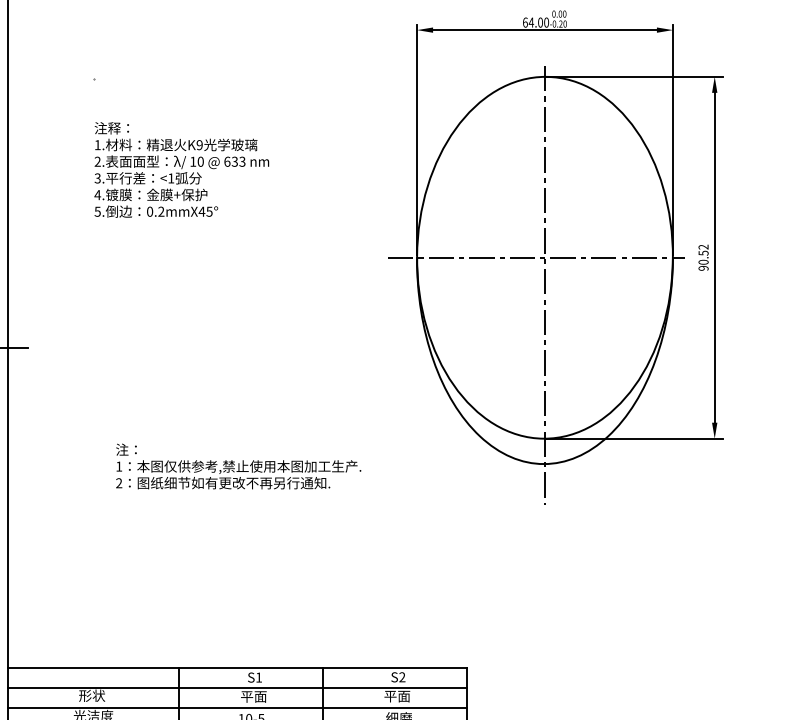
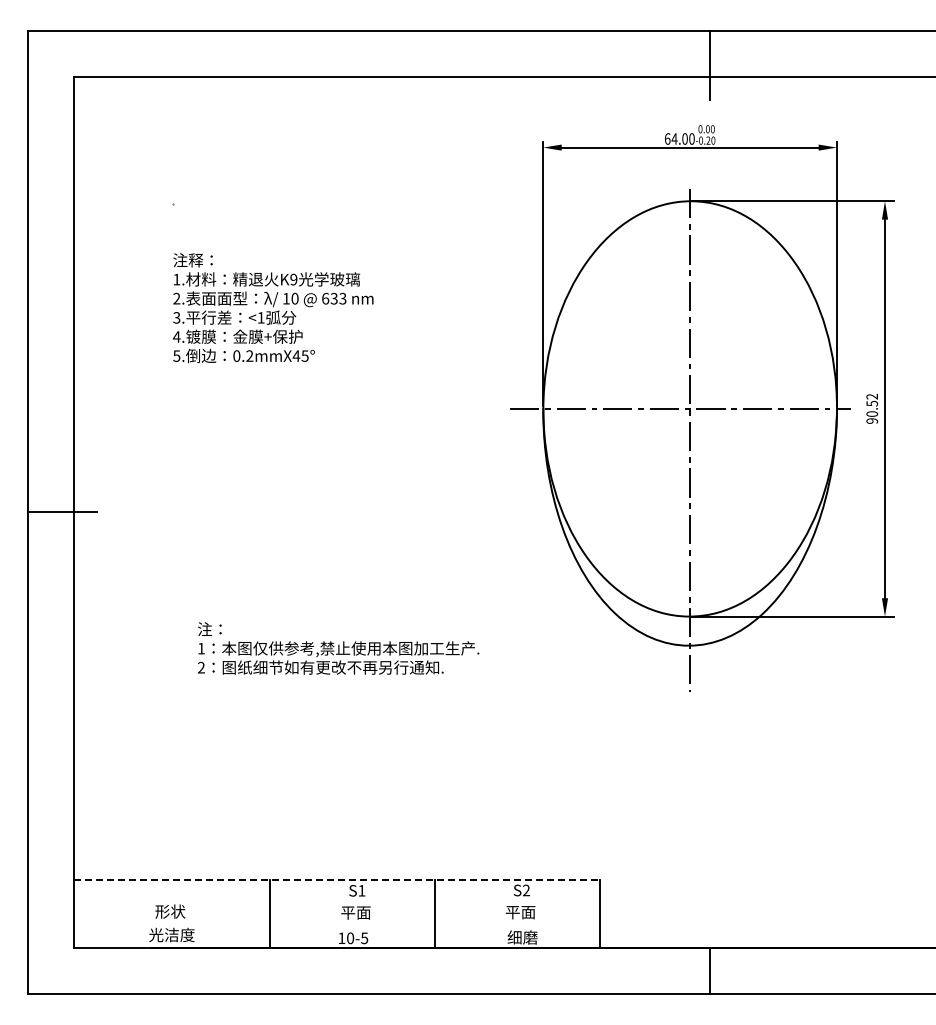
line: (237, 667) -> (337, 879), solid -> dashed
line: (237, 687) -> (337, 902), removed
line: (237, 707) -> (337, 925), removed

